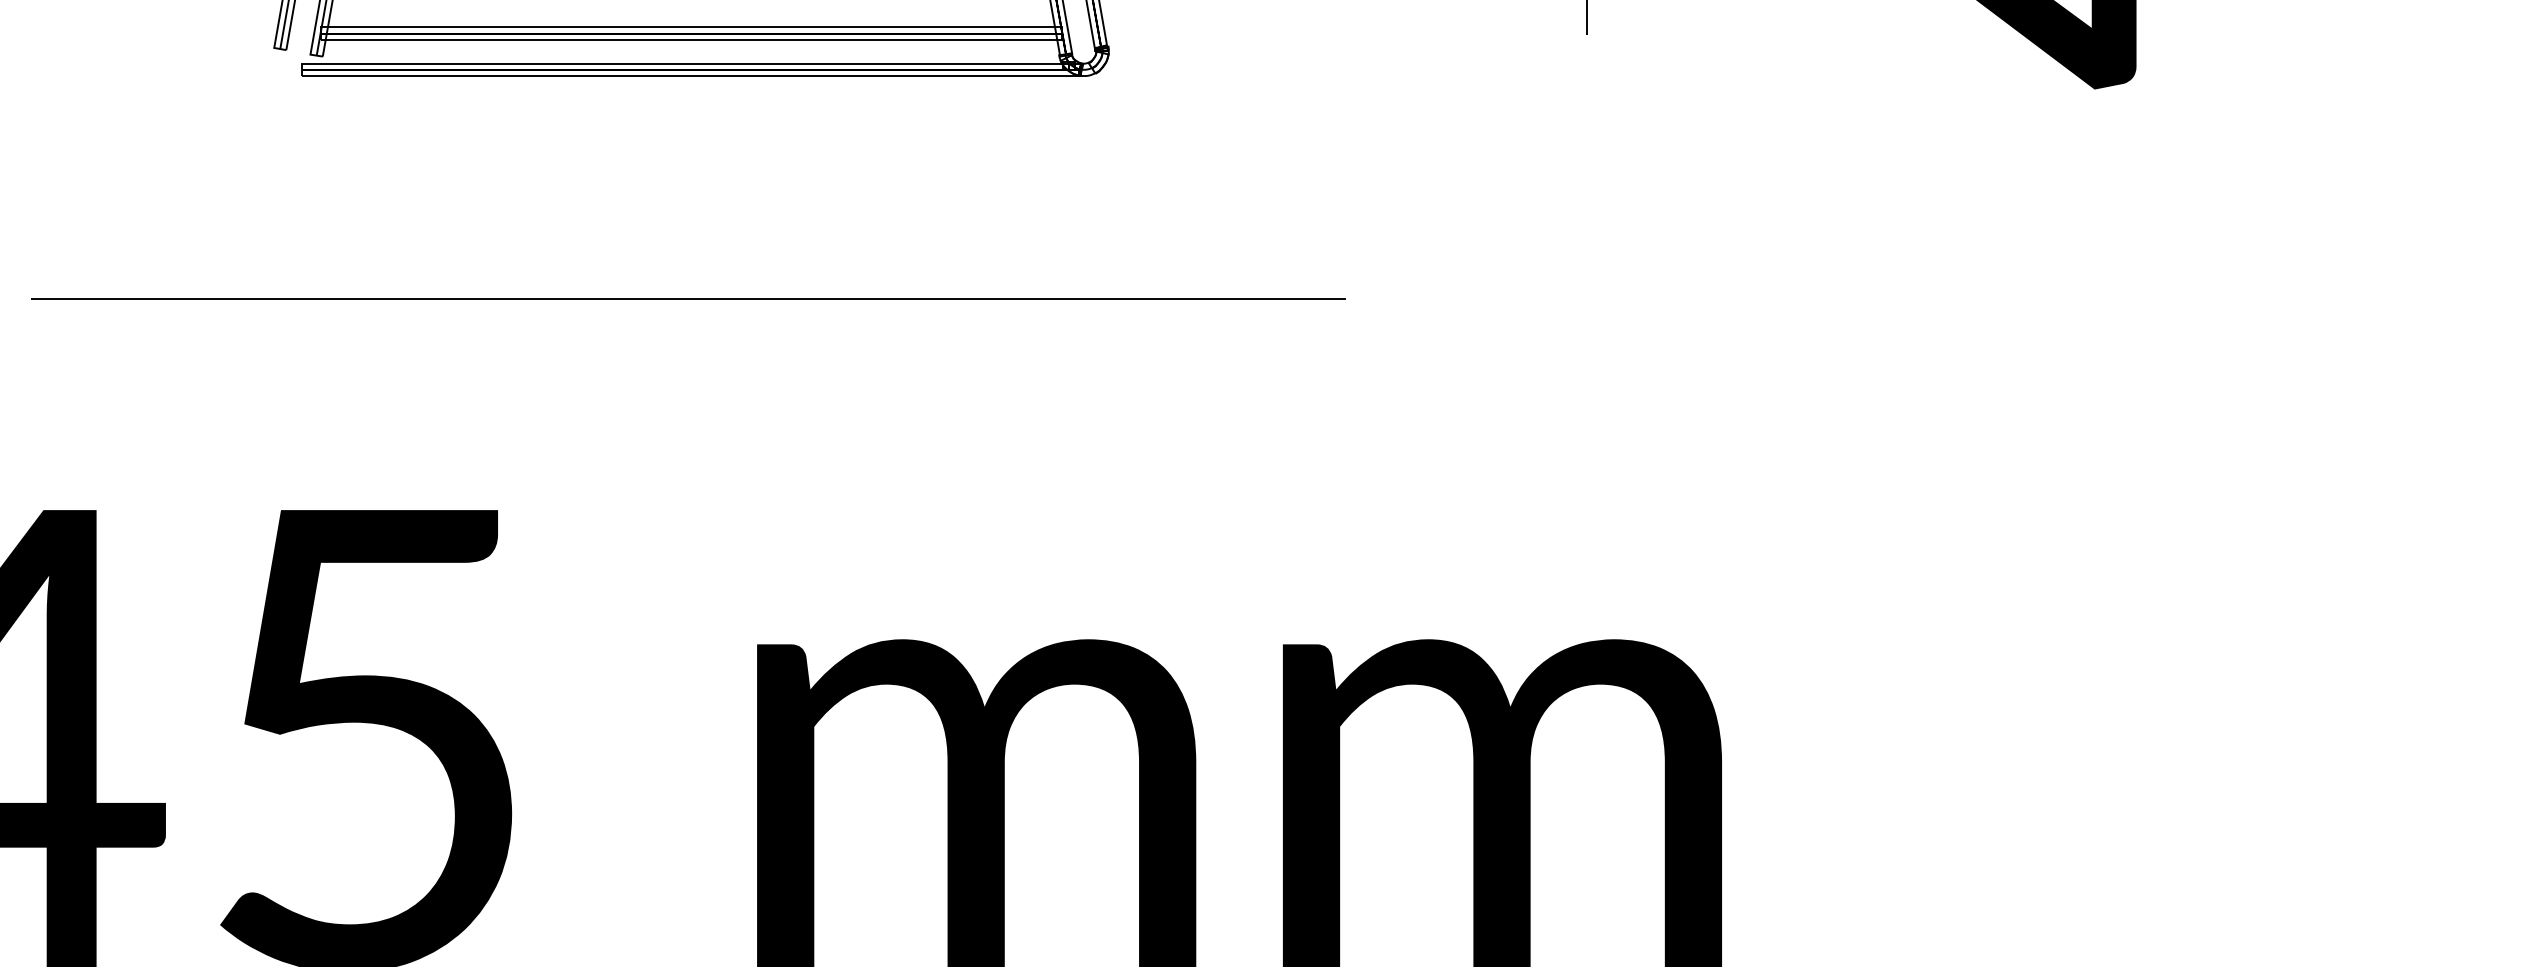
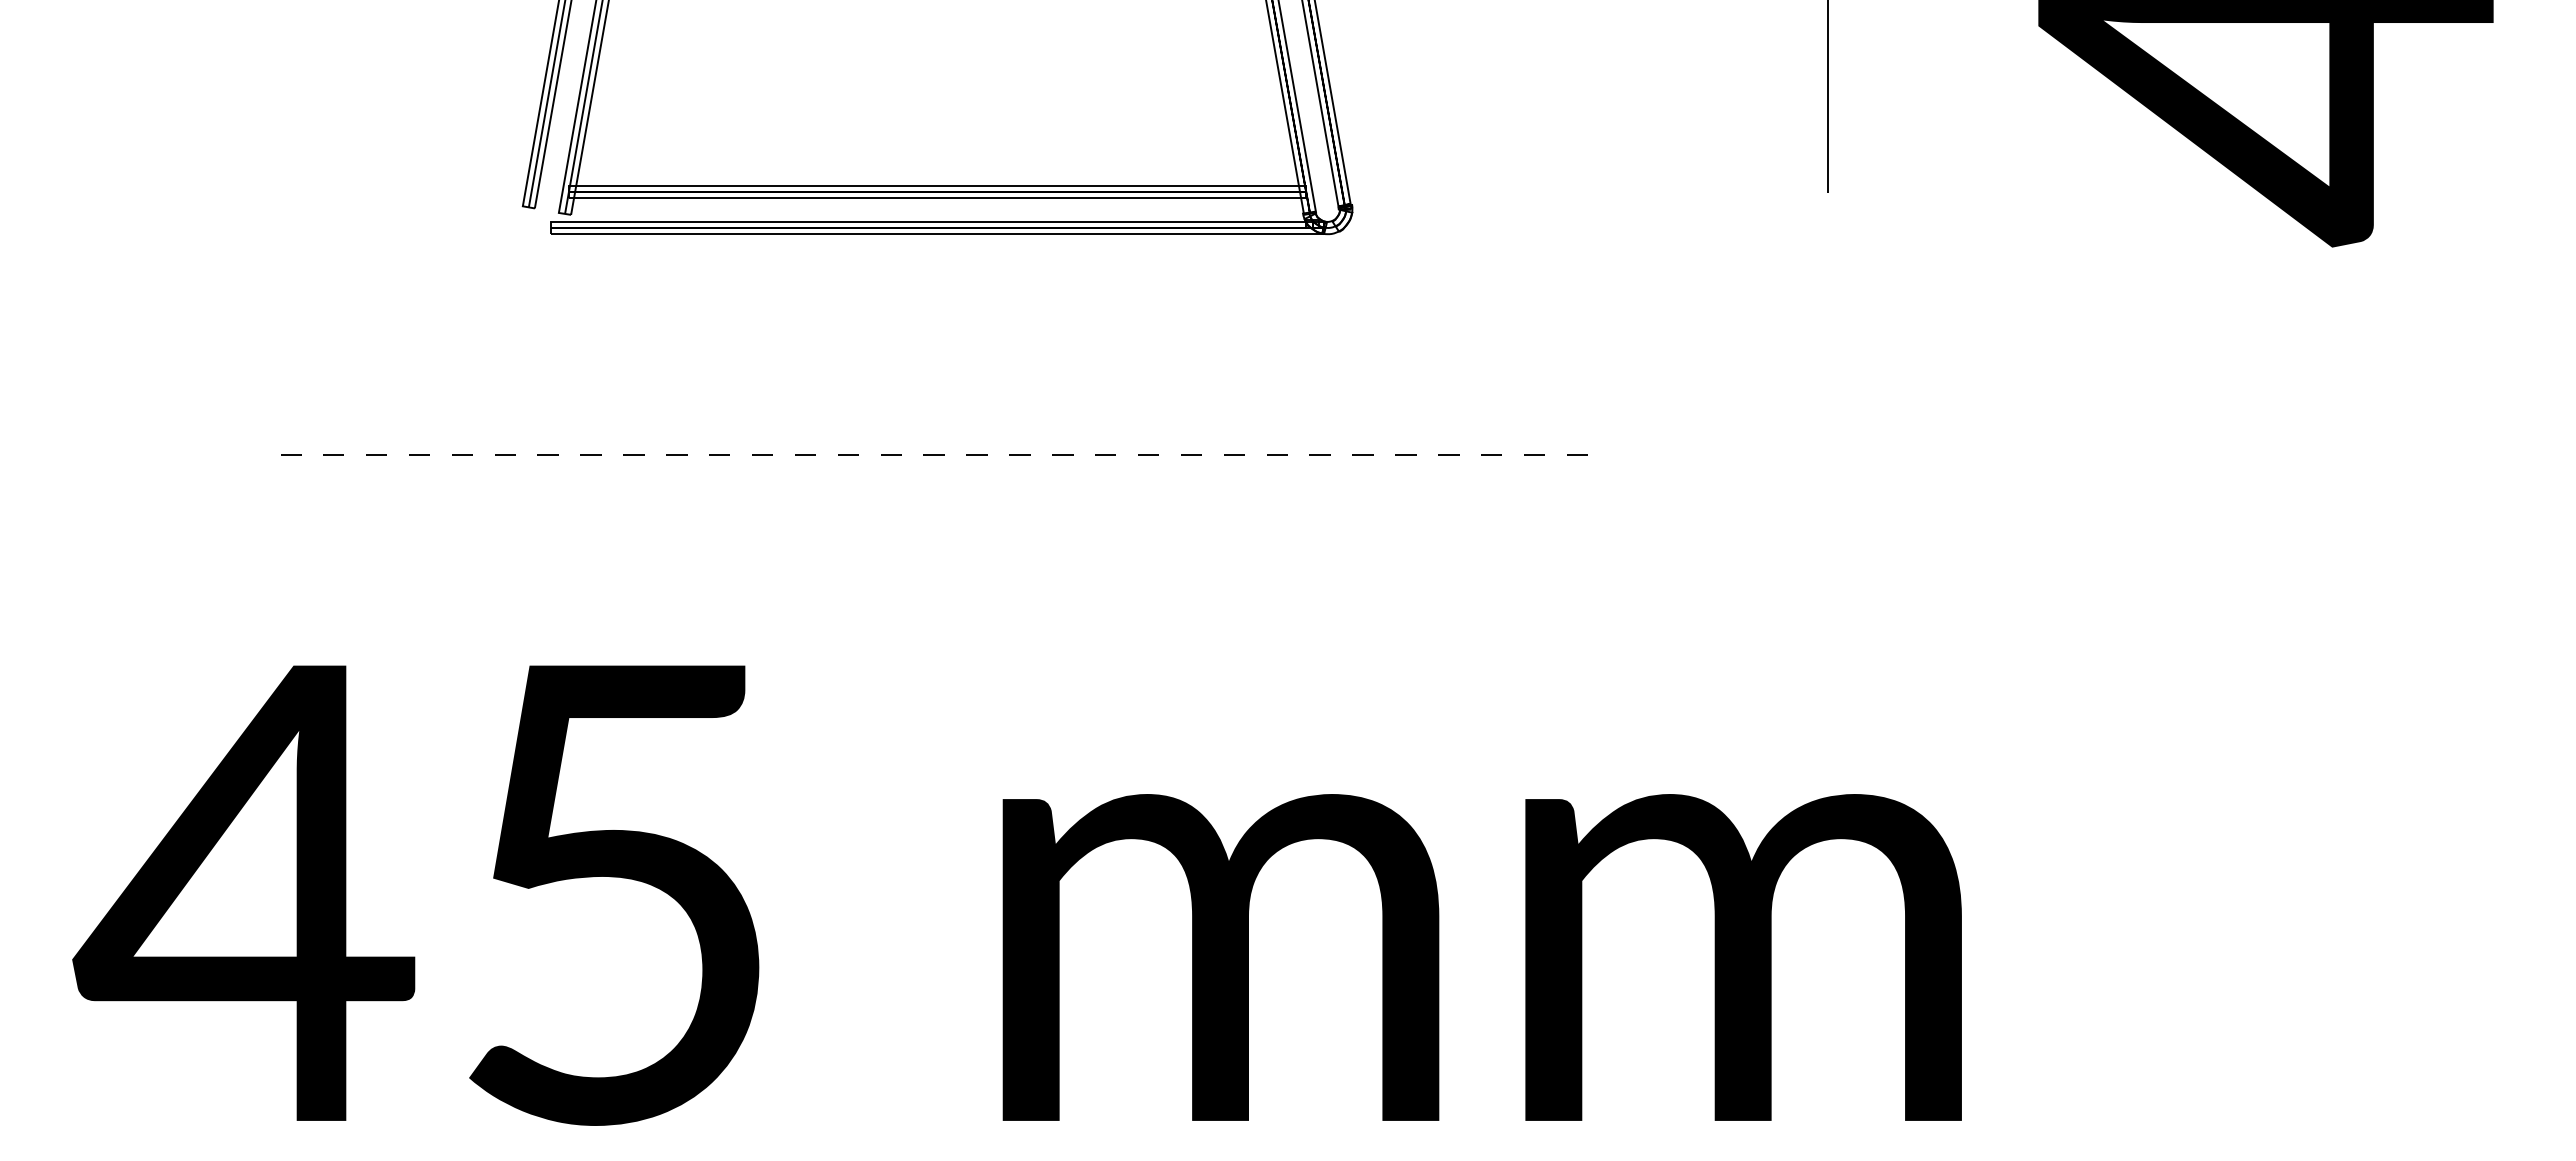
line: (688, 298) -> (934, 455), solid -> dashed

